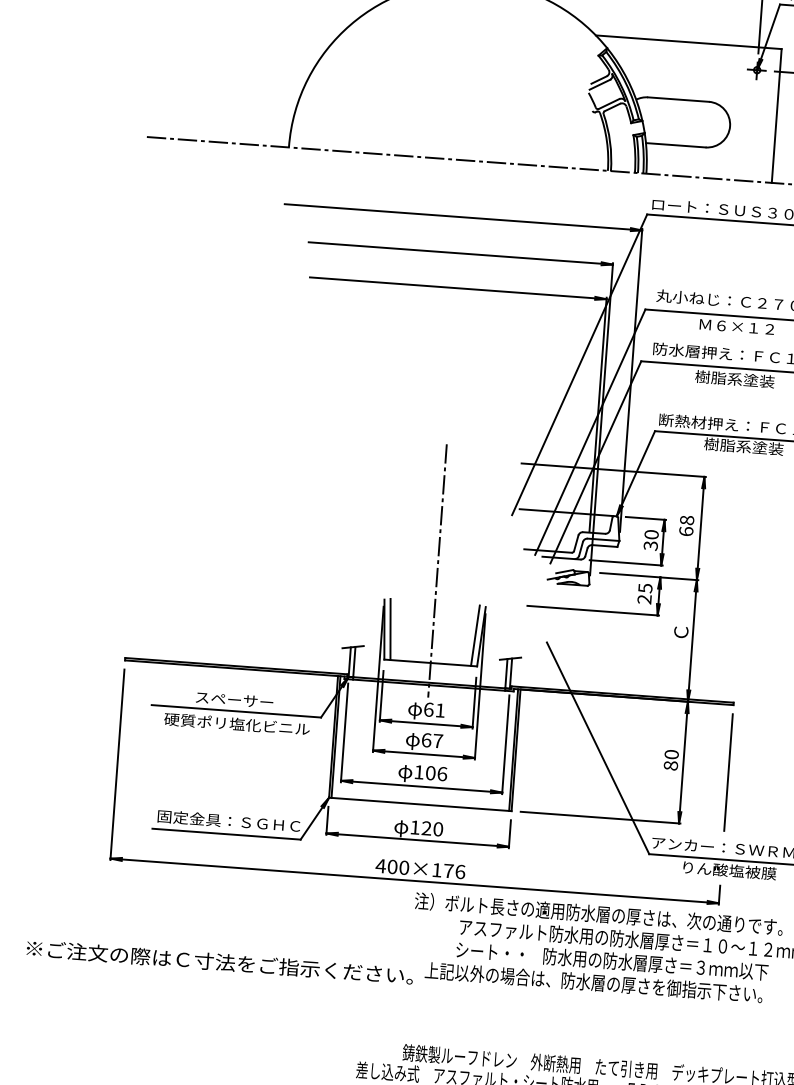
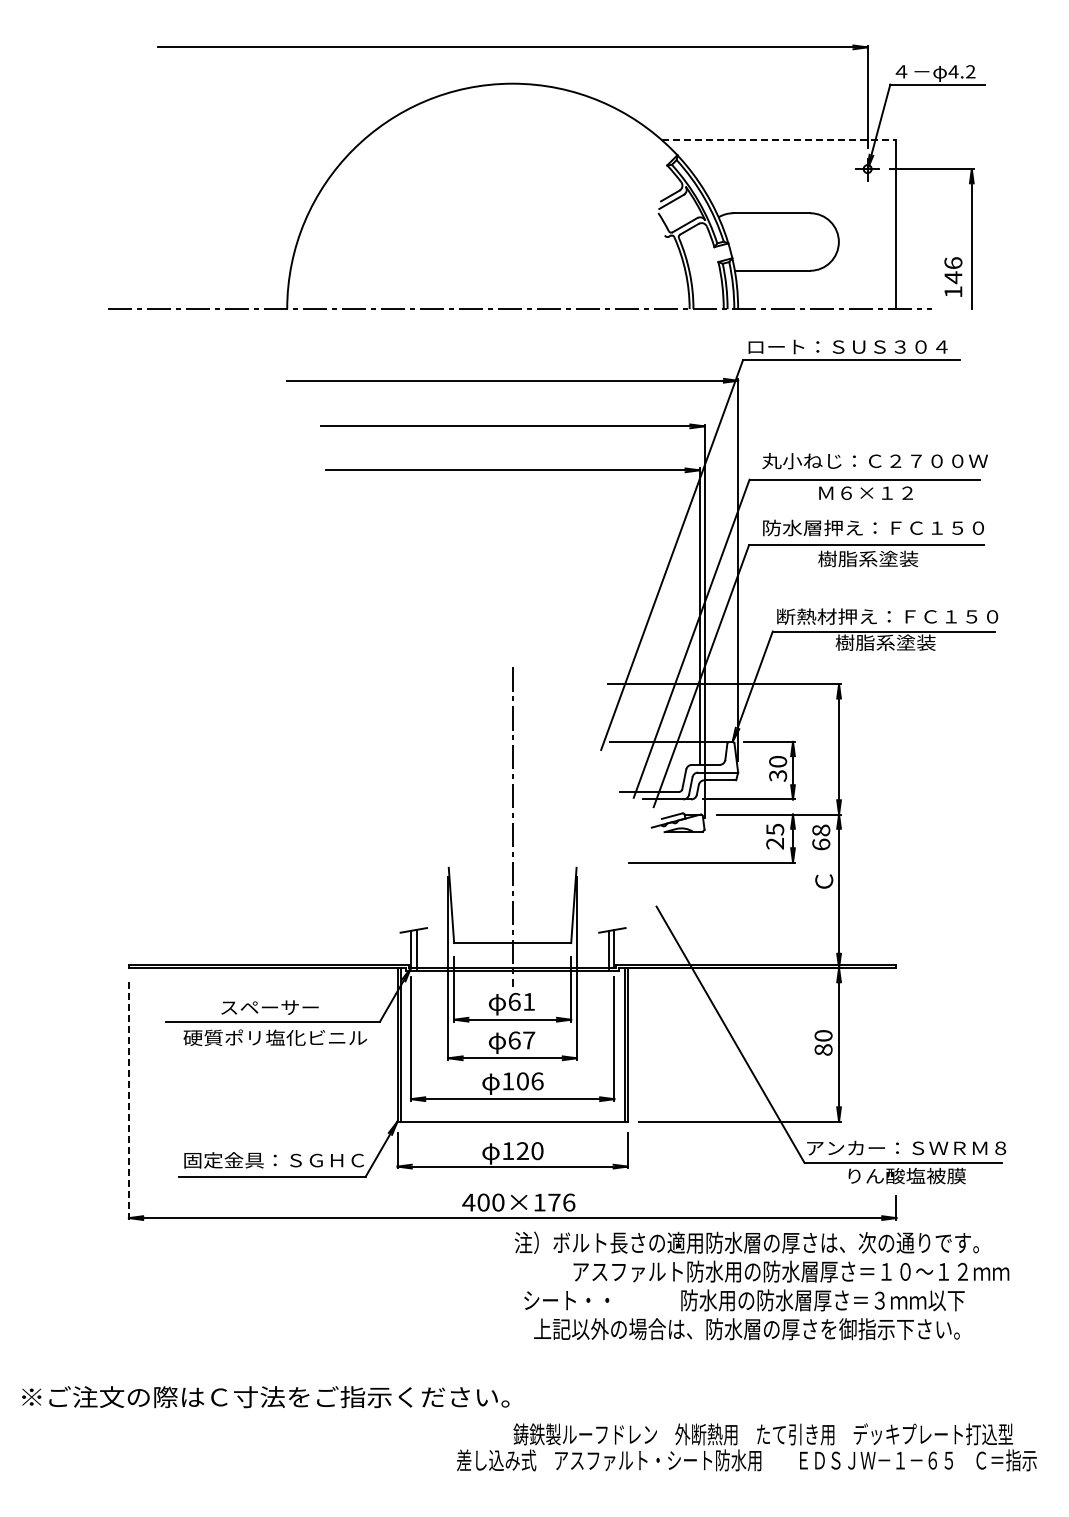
line: (688, 42) -> (779, 140), solid -> dashed
text: (686, 525) -> (821, 837), moved
line: (390, 629) -> (458, 904), removed
line: (474, 635) -> (565, 904), removed
line: (117, 764) -> (128, 1099), solid -> dashed
line: (727, 772) -> (895, 1053), removed
text: (489, 952) -> (566, 1300), moved
text: (219, 962) -> (265, 1397), moved

